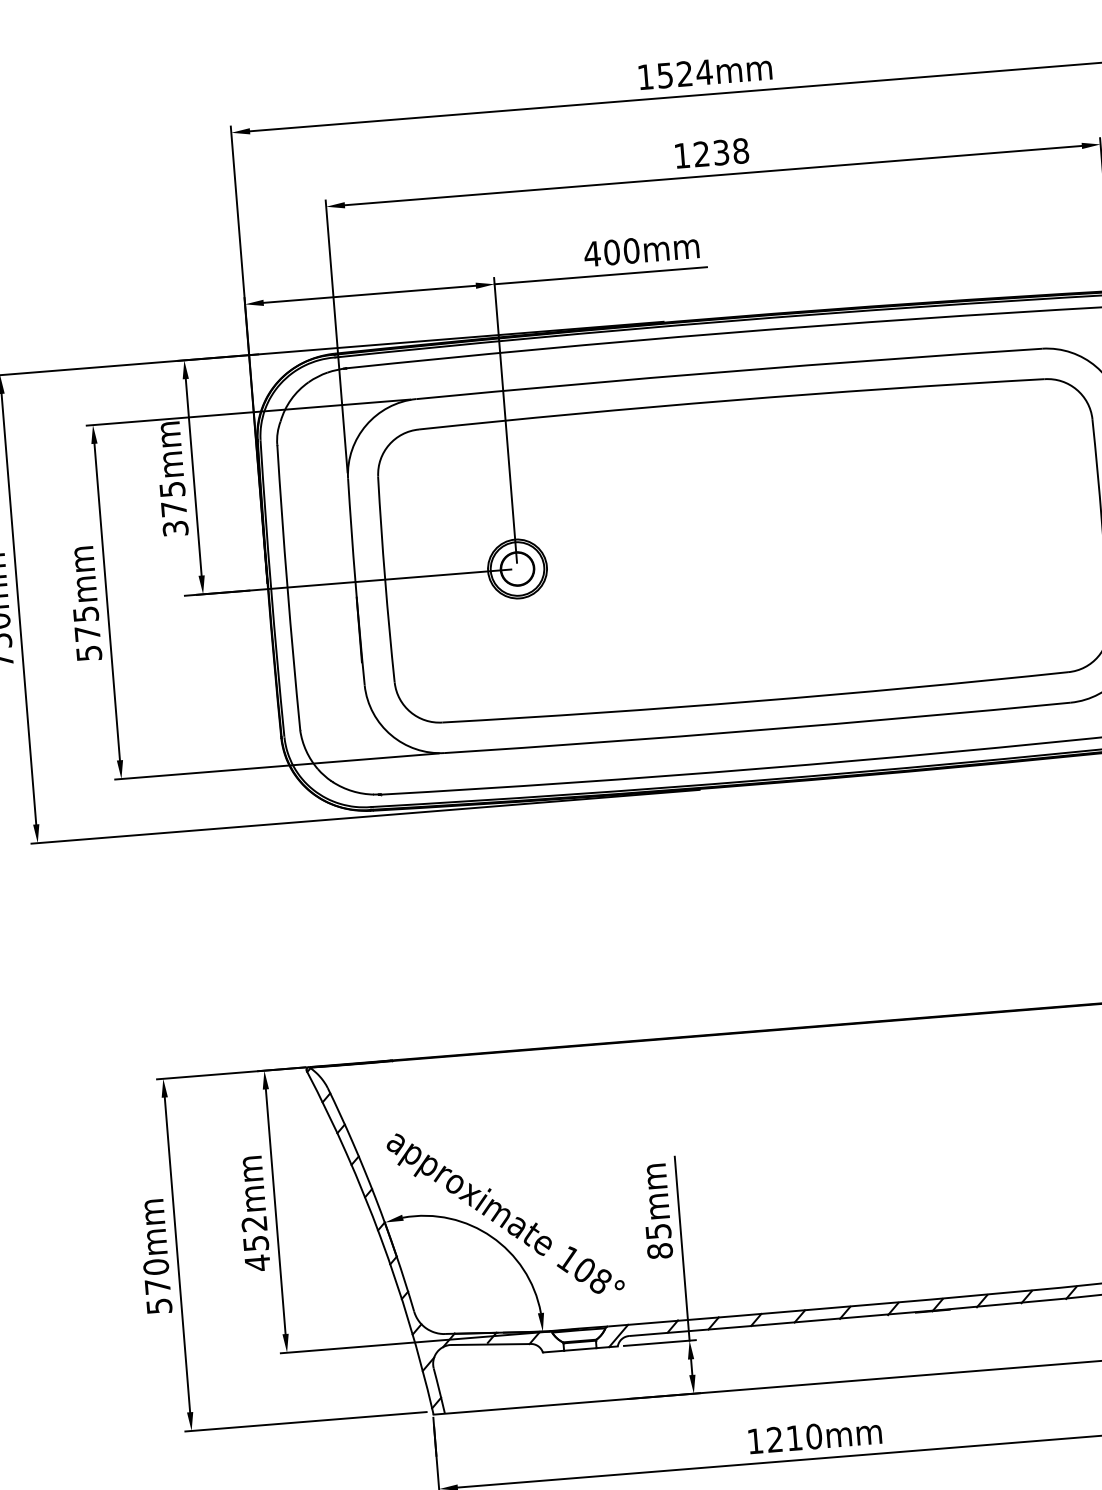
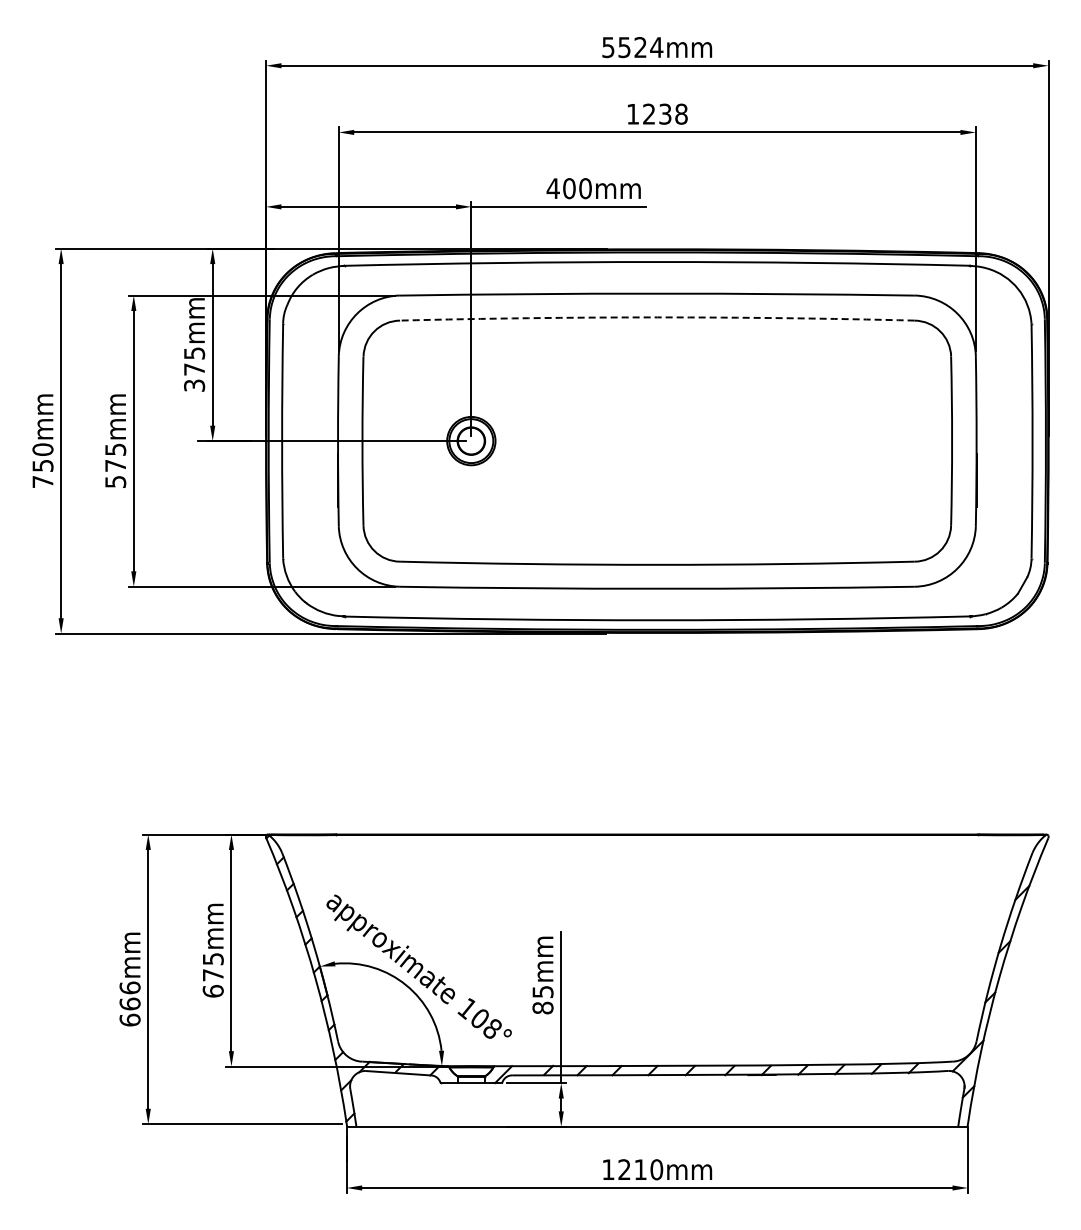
text: (645, 77) -> (608, 47), 1524mm -> 5524mm
arc: (731, 400) -> (657, 317), solid -> dashed
text: (255, 1243) -> (212, 975), 452mm -> 675mm
text: (156, 1286) -> (129, 1003), 570mm -> 666mm

